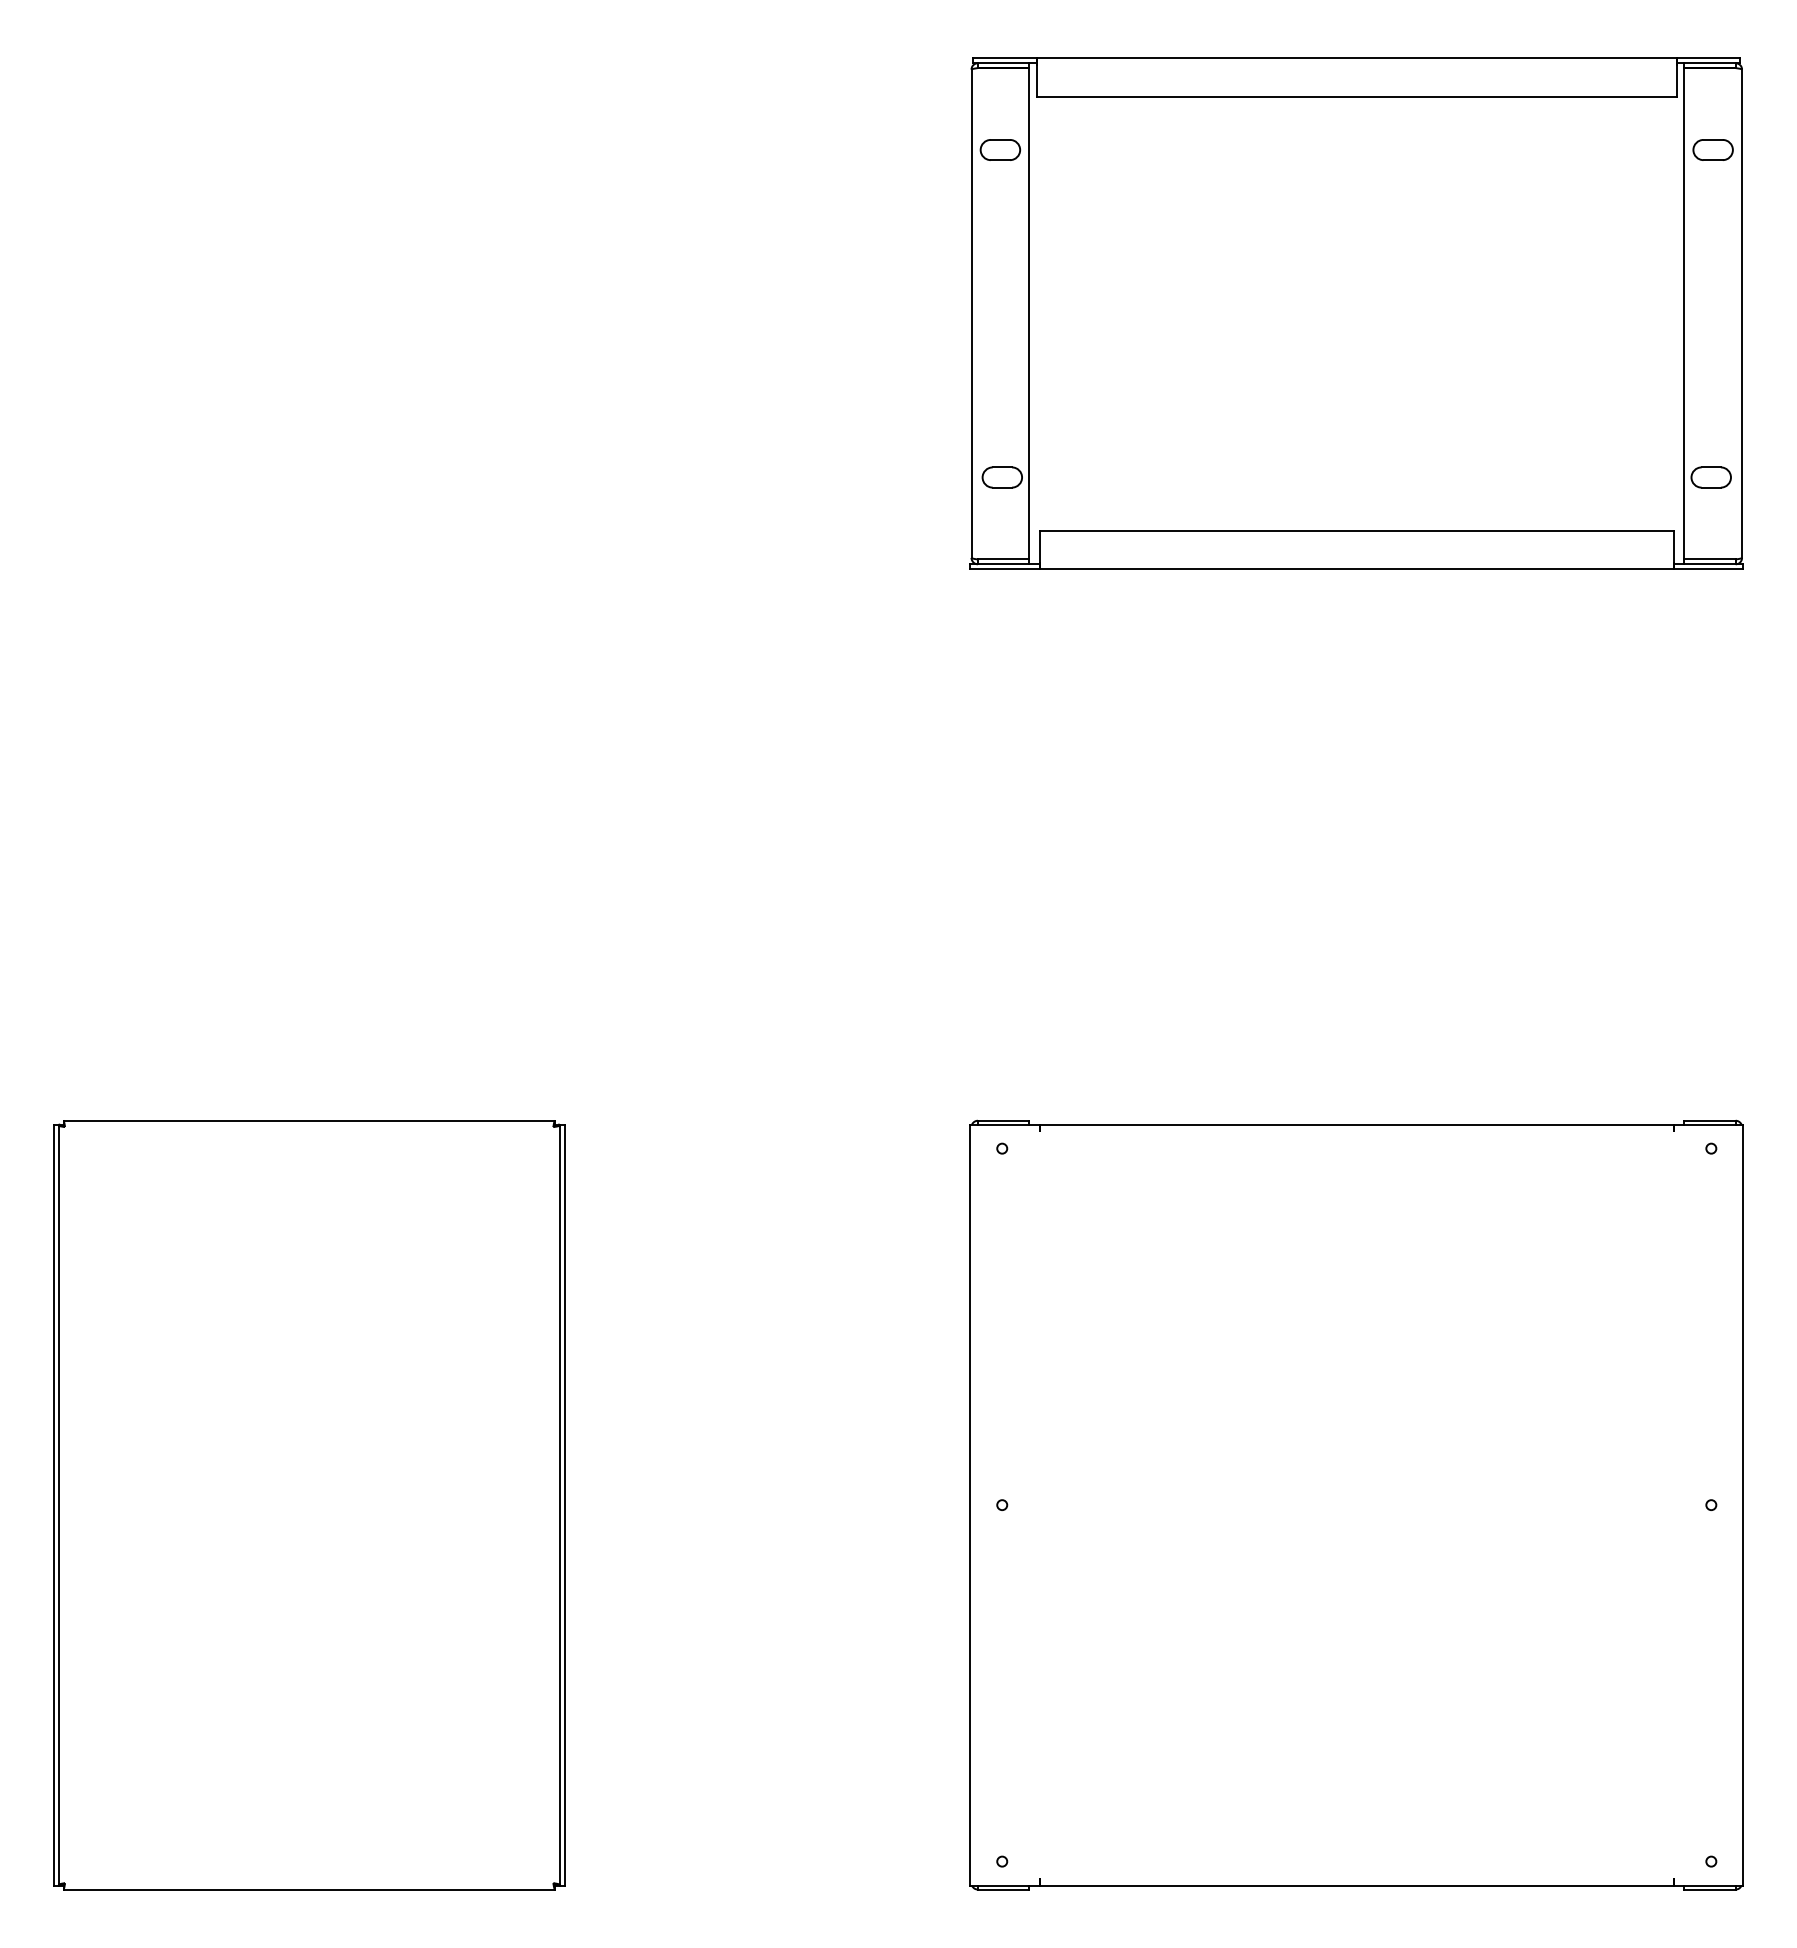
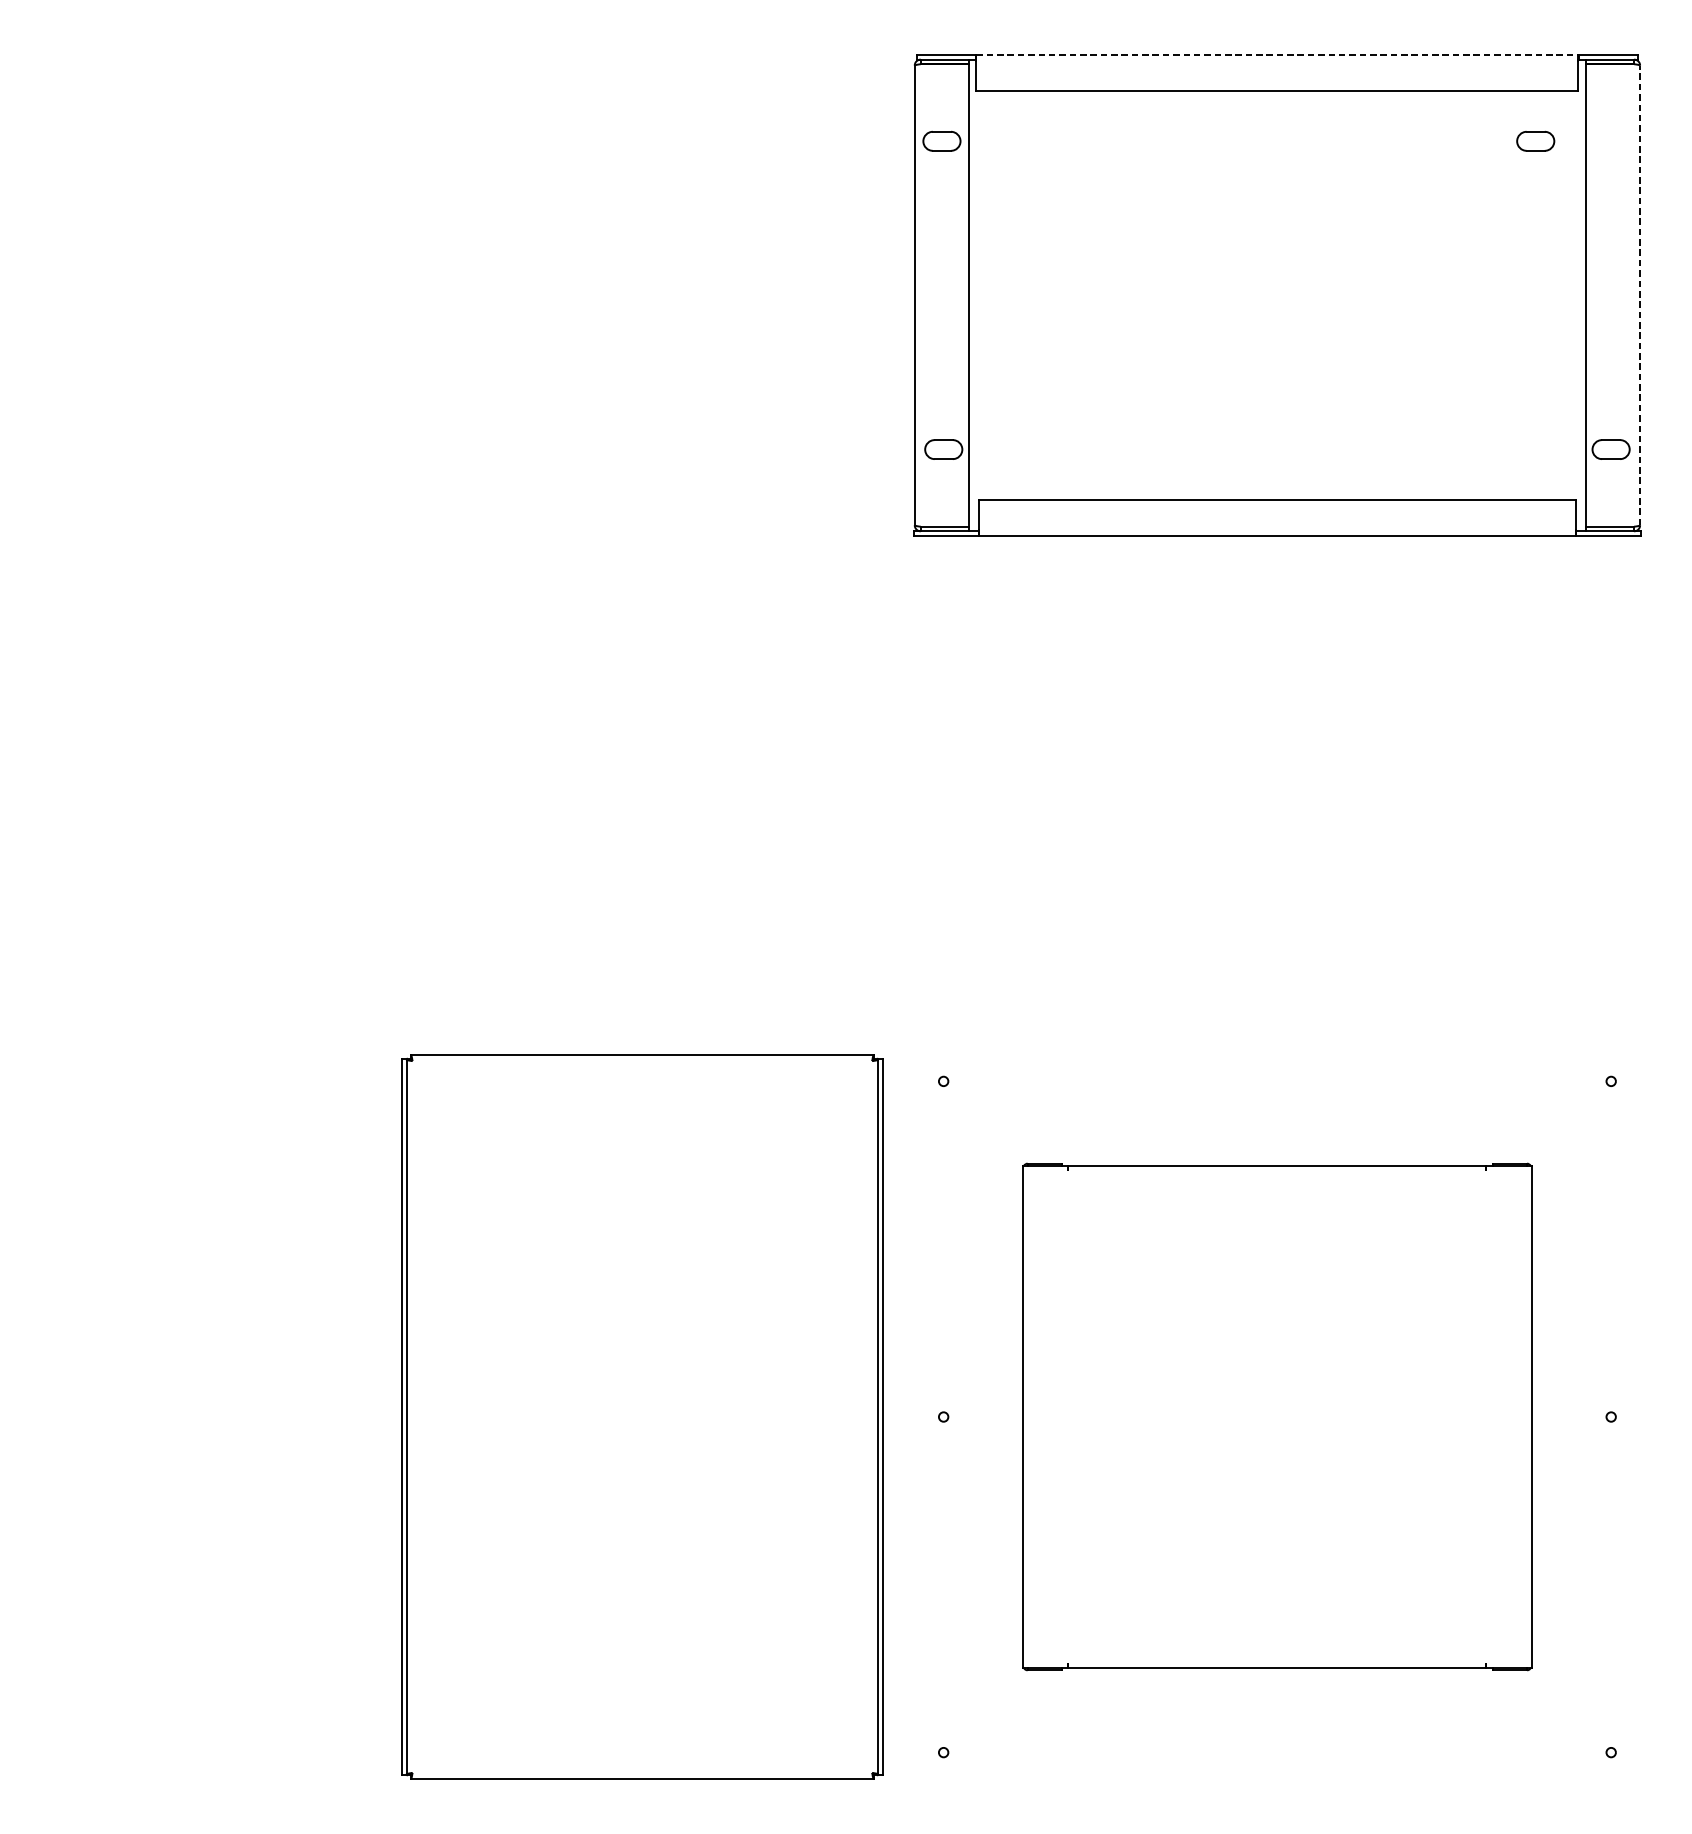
line: (1356, 58) -> (1277, 55), solid -> dashed
part: (1712, 149) -> (1535, 140), moved
line: (1742, 313) -> (1640, 295), solid -> dashed
part: (1356, 1504) -> (1277, 1416), size x0.7
part: (309, 1505) -> (642, 1417), moved

